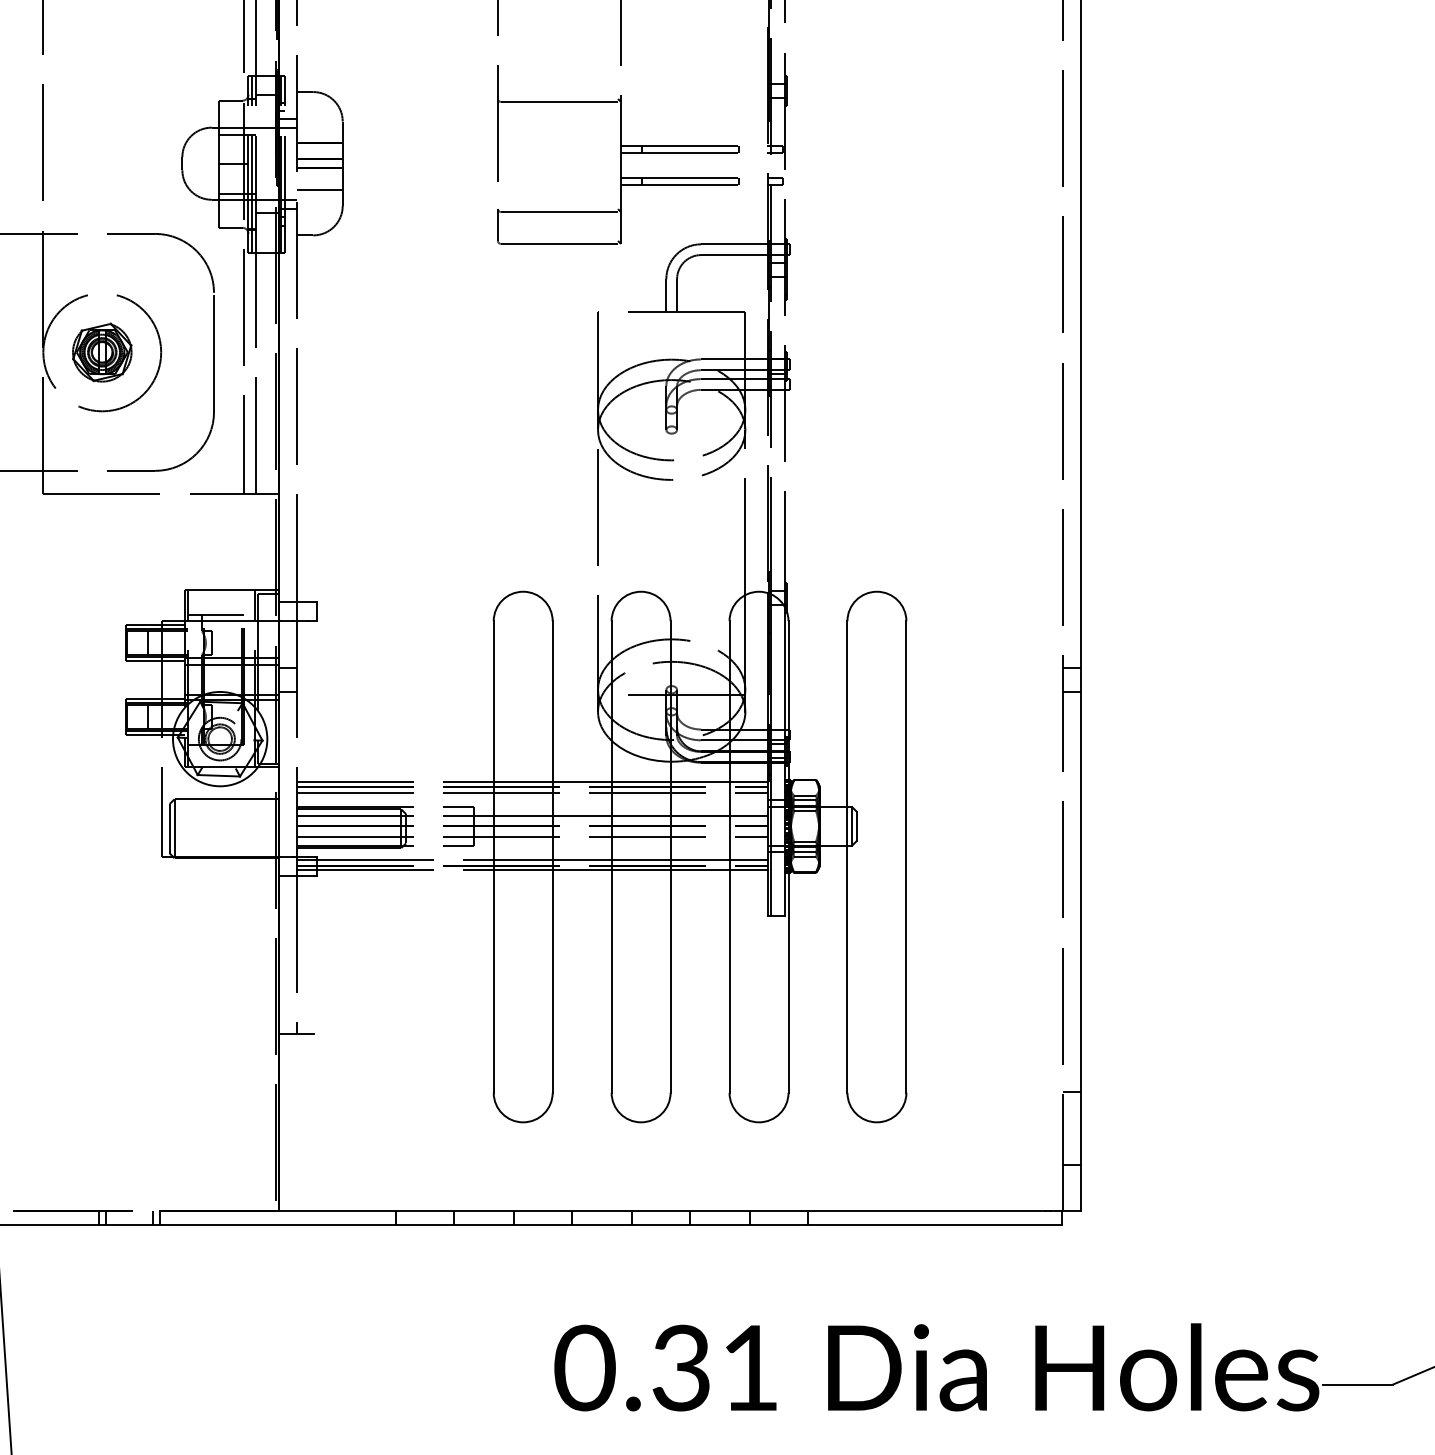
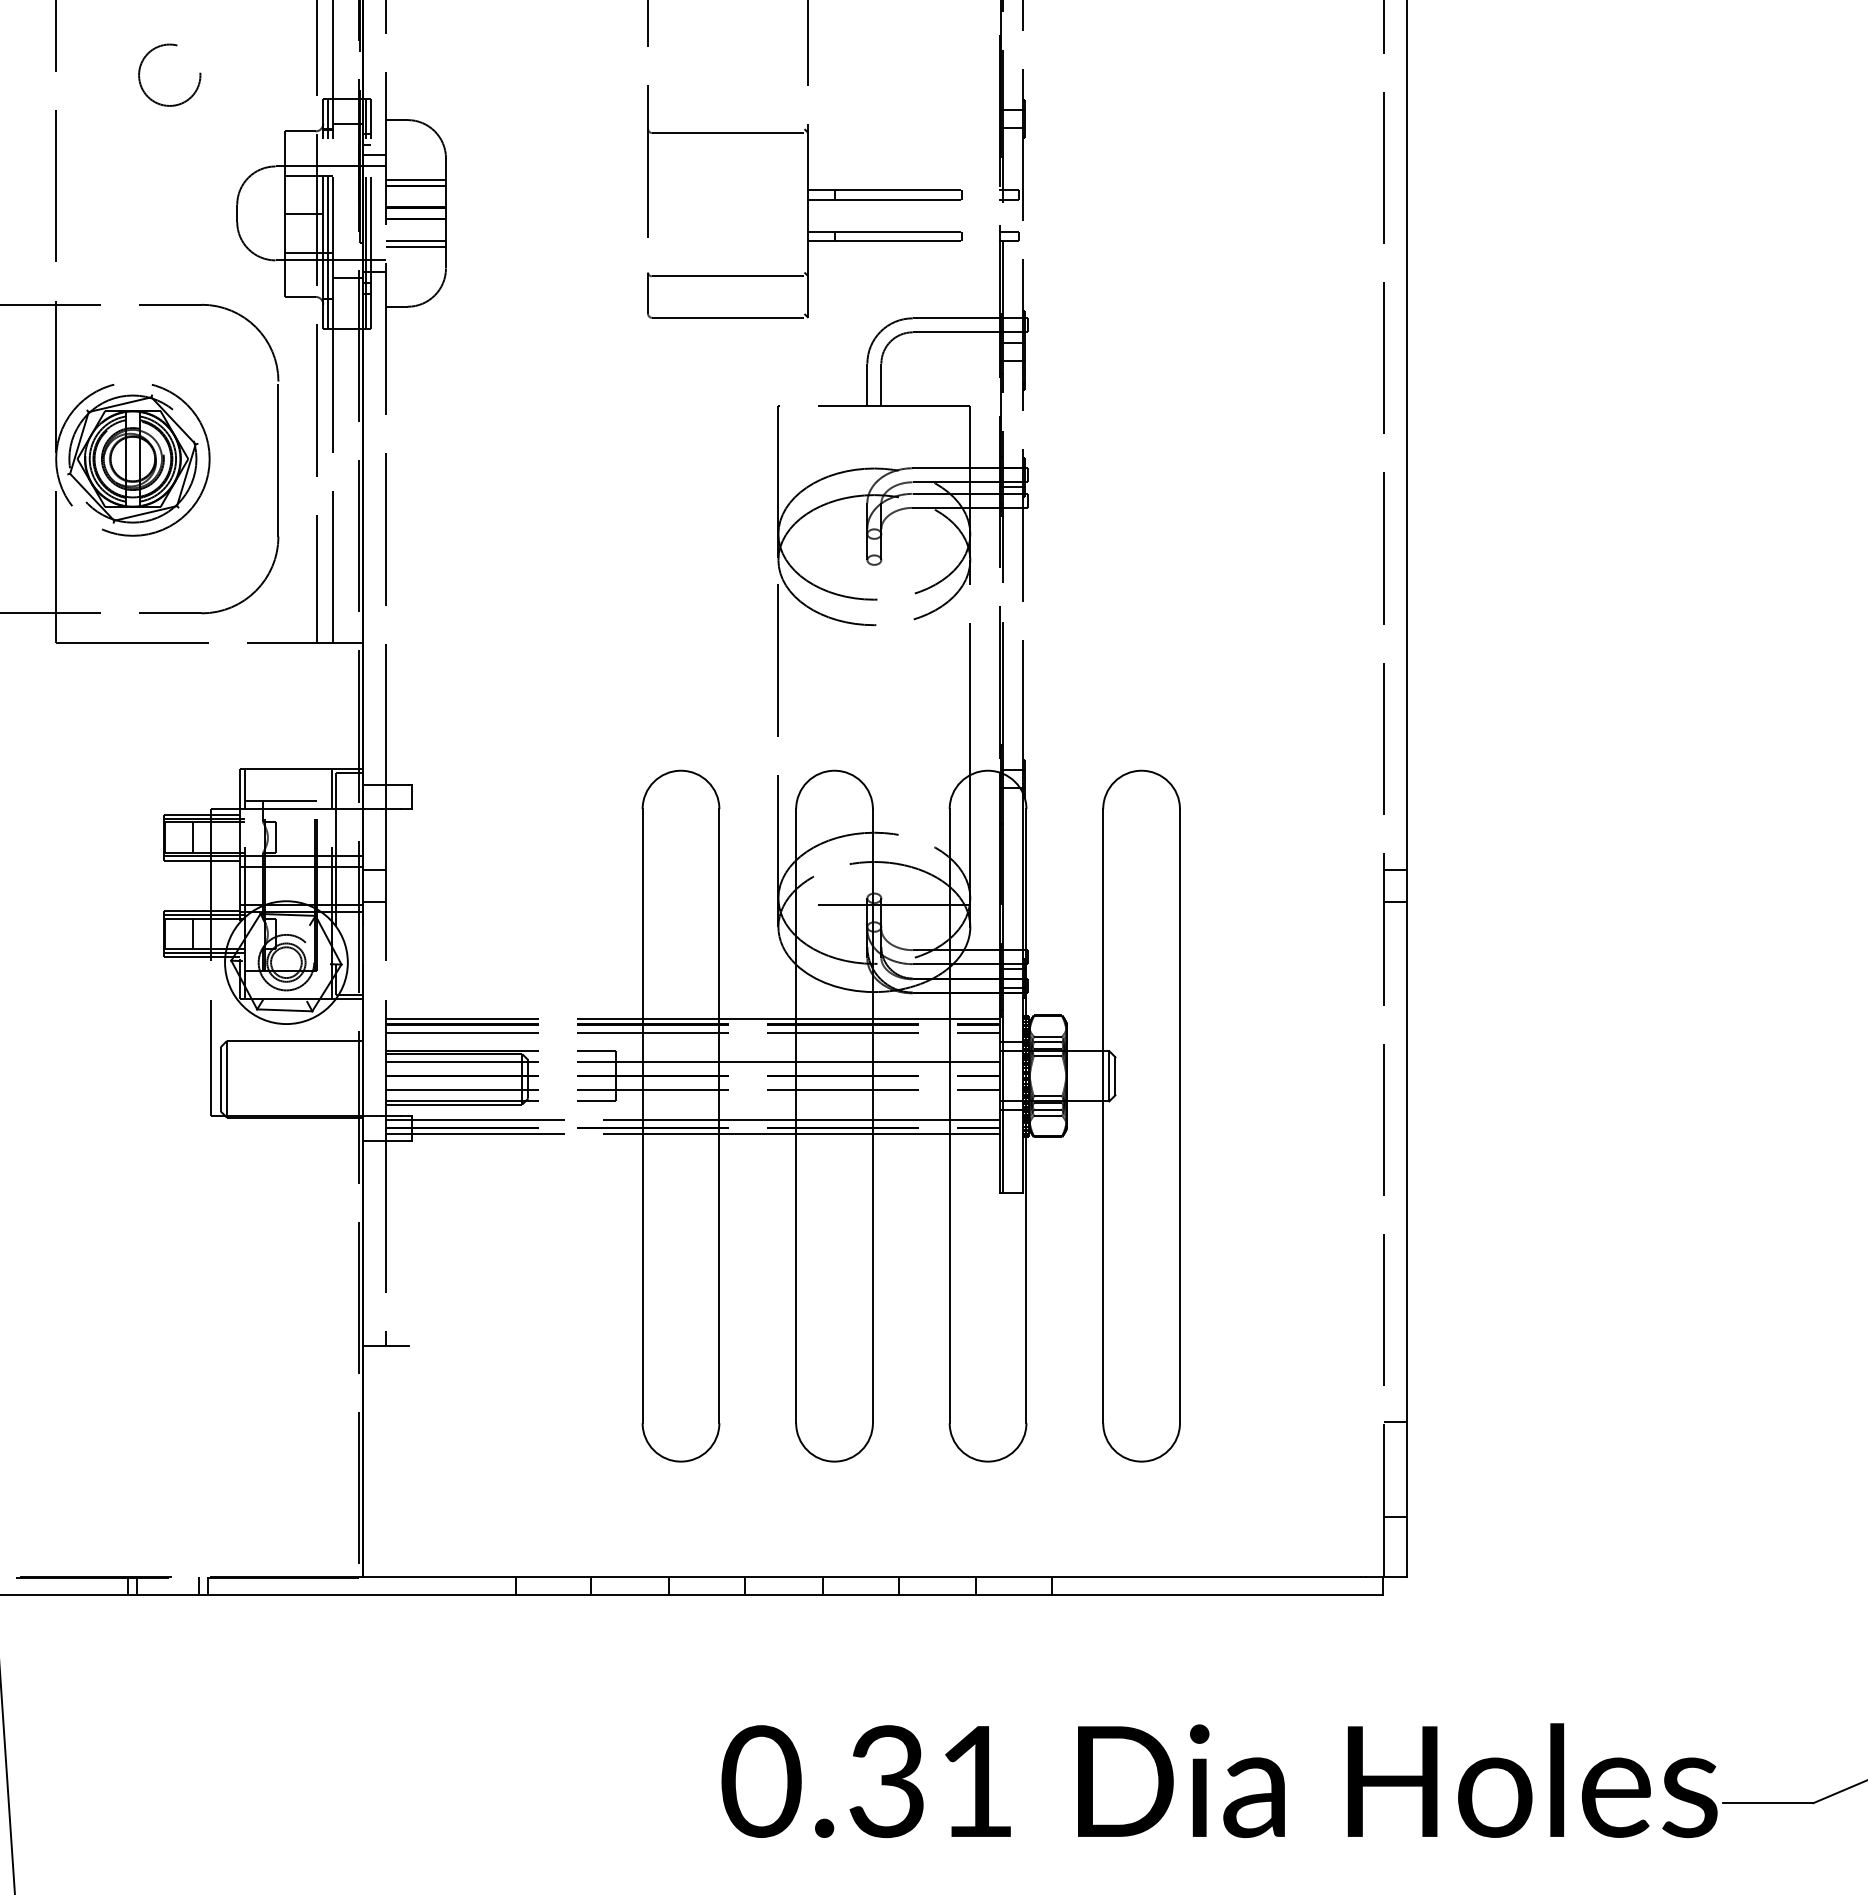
circle: (130, 57) -> (169, 74), added
line: (320, 137) -> (416, 179), added
line: (320, 184) -> (416, 240), added
part: (101, 351) -> (132, 458), size x1.67

